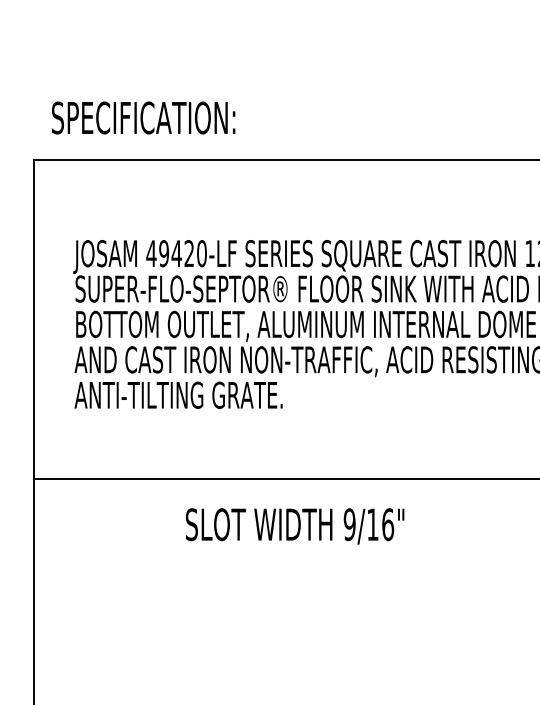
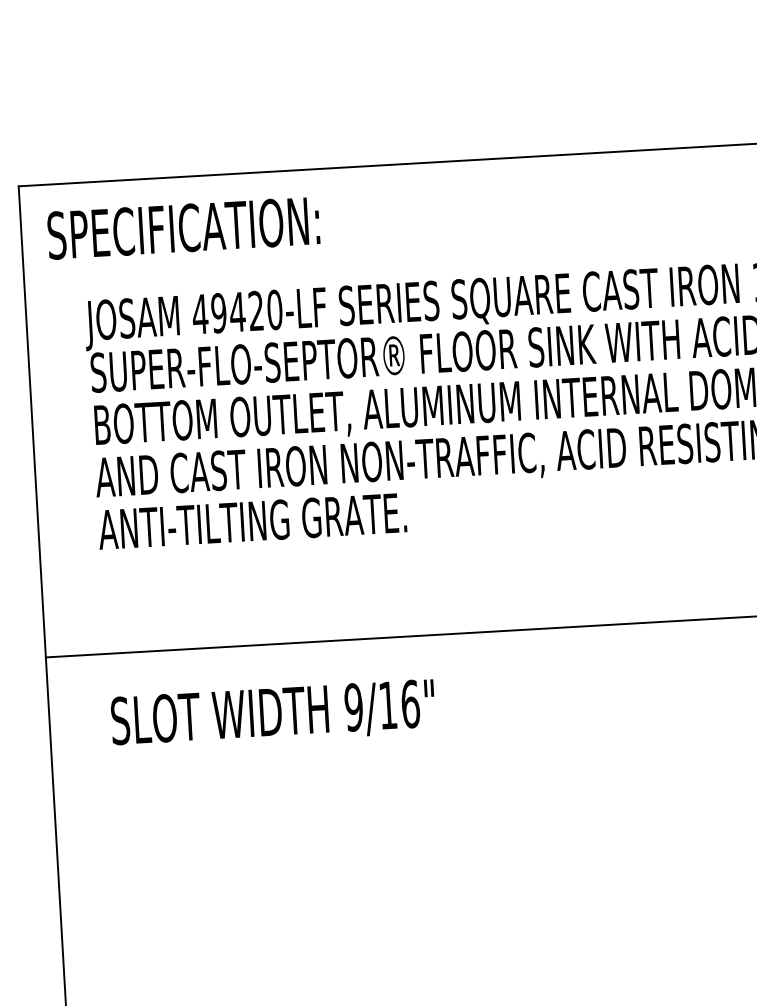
text: (143, 117) -> (183, 227), moved
text: (294, 526) -> (272, 714), moved

